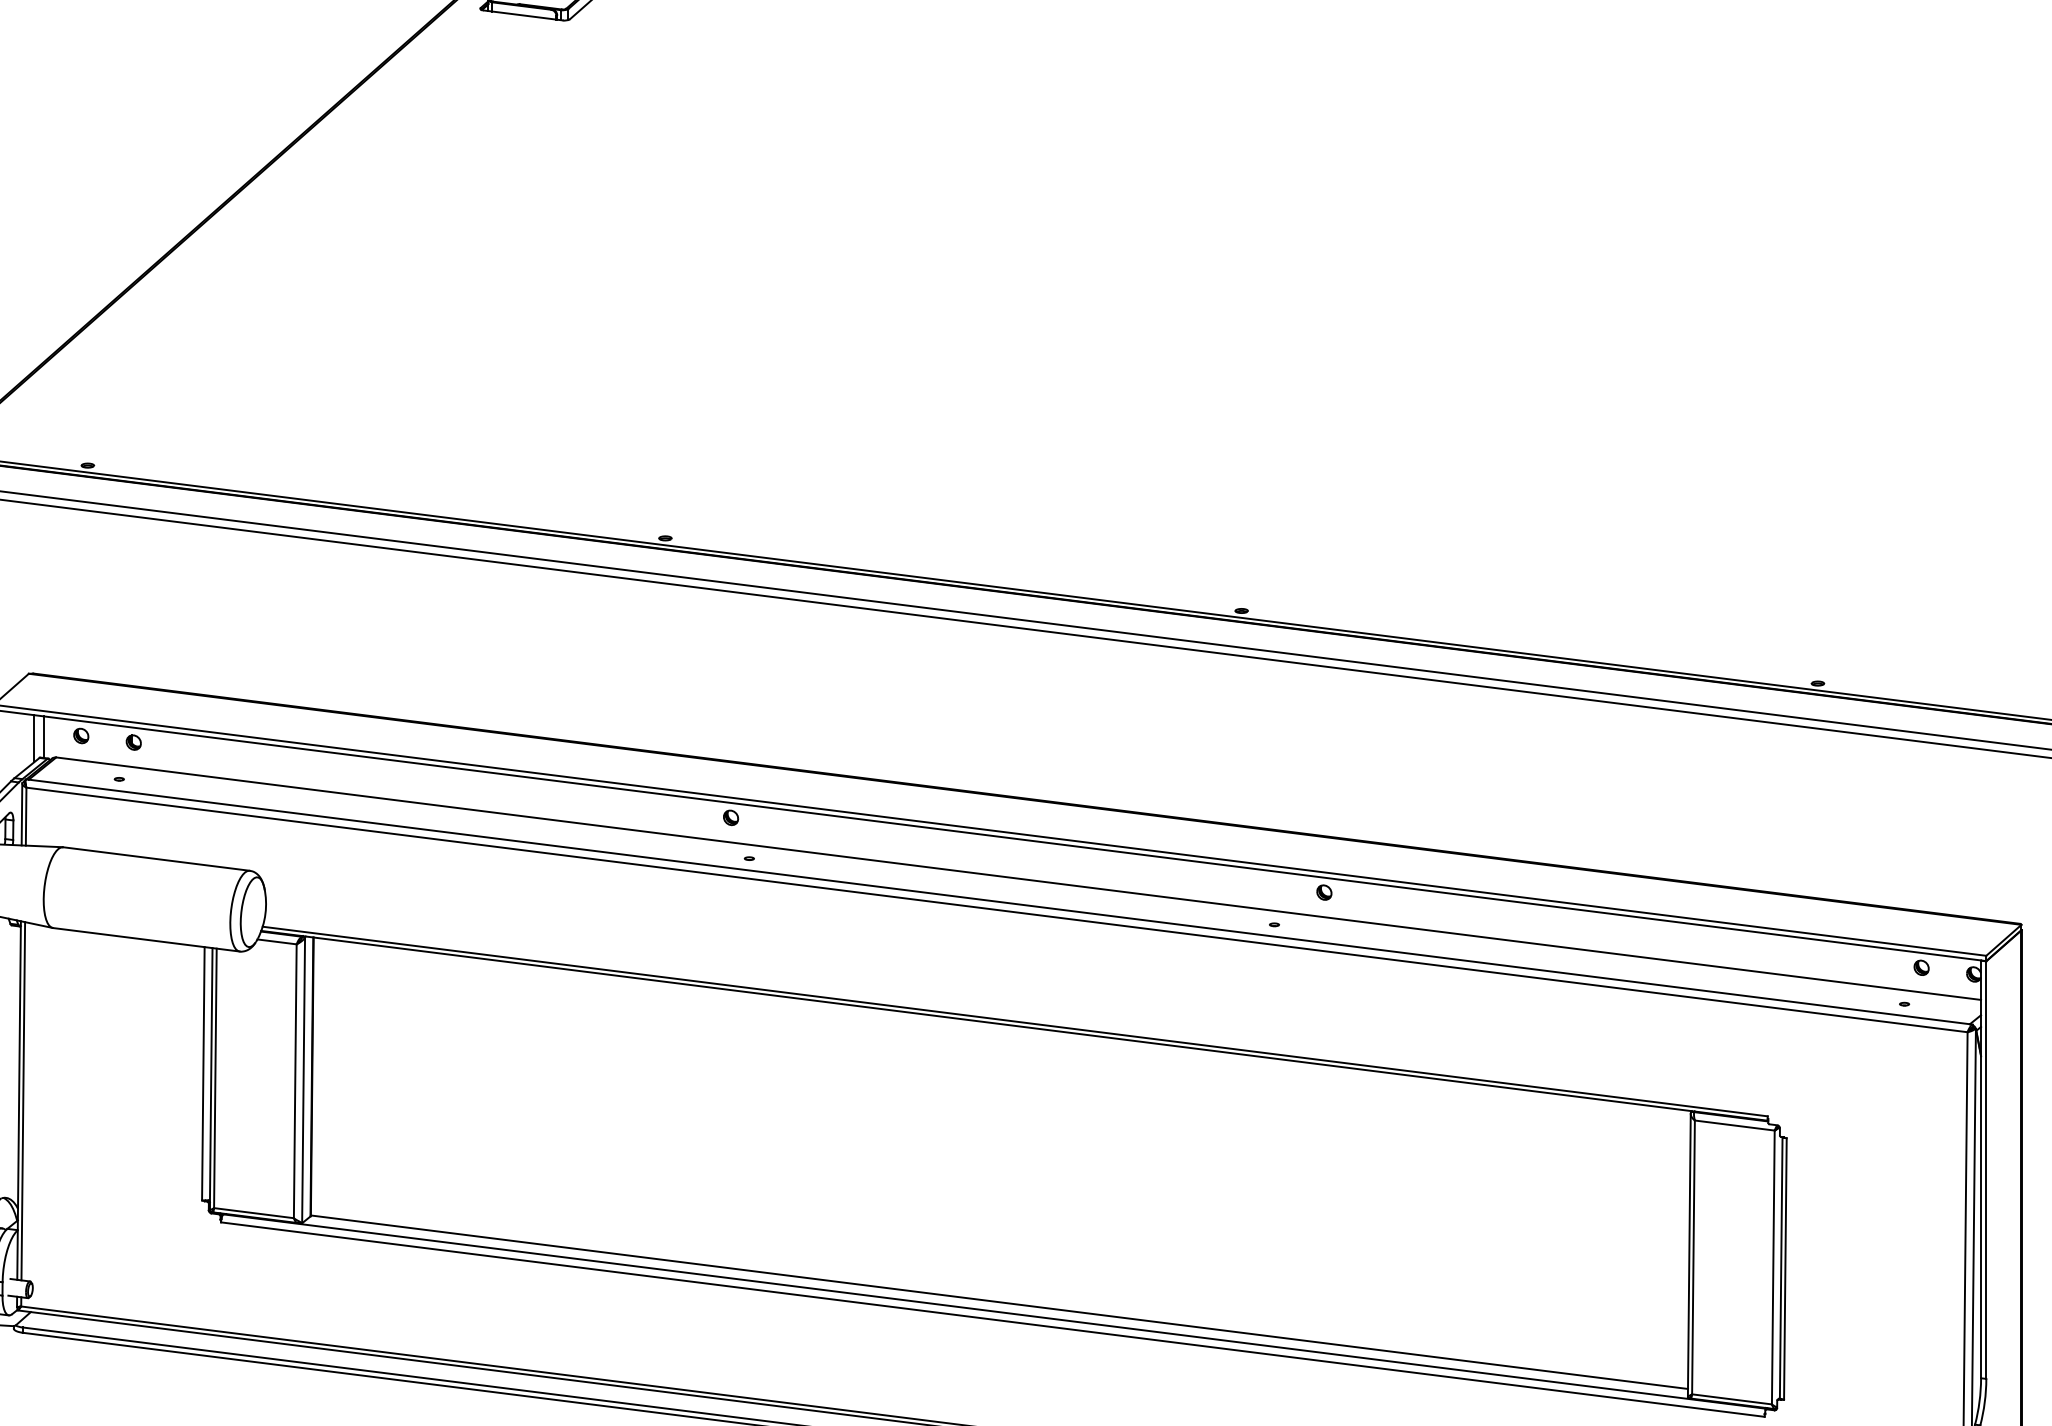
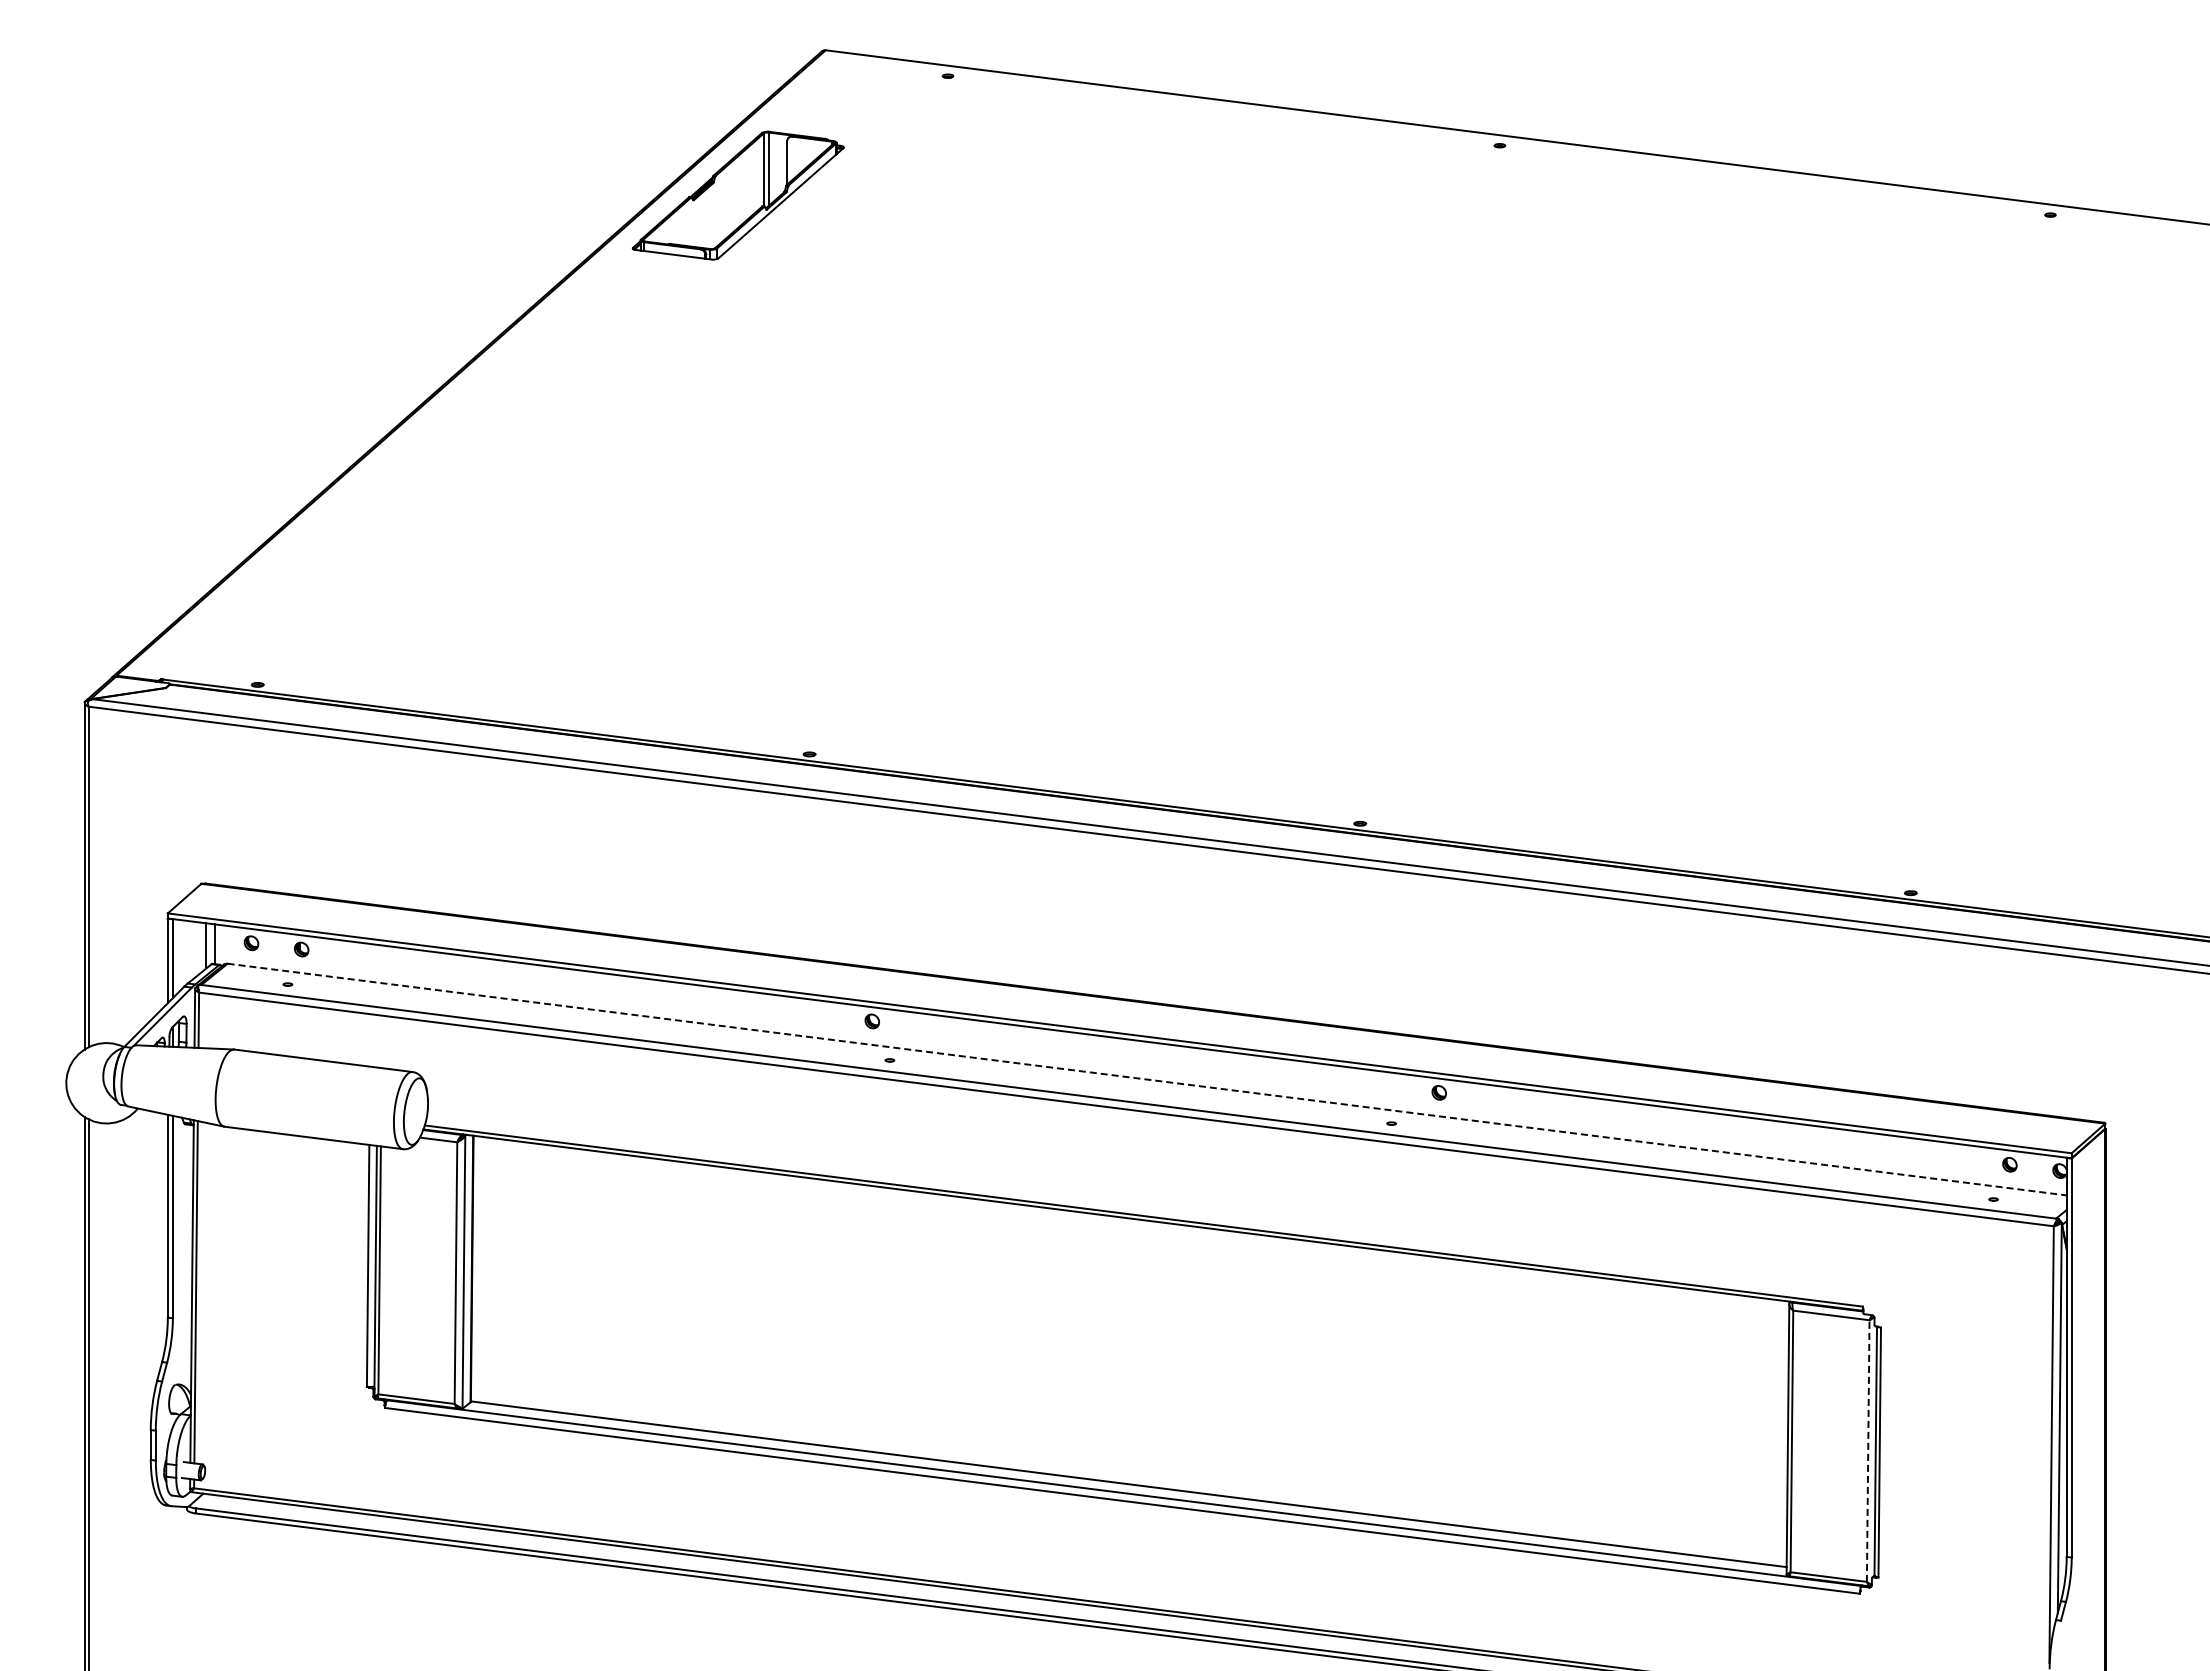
line: (1019, 878) -> (1147, 1079), solid -> dashed
line: (1773, 1267) -> (1868, 1451), solid -> dashed

